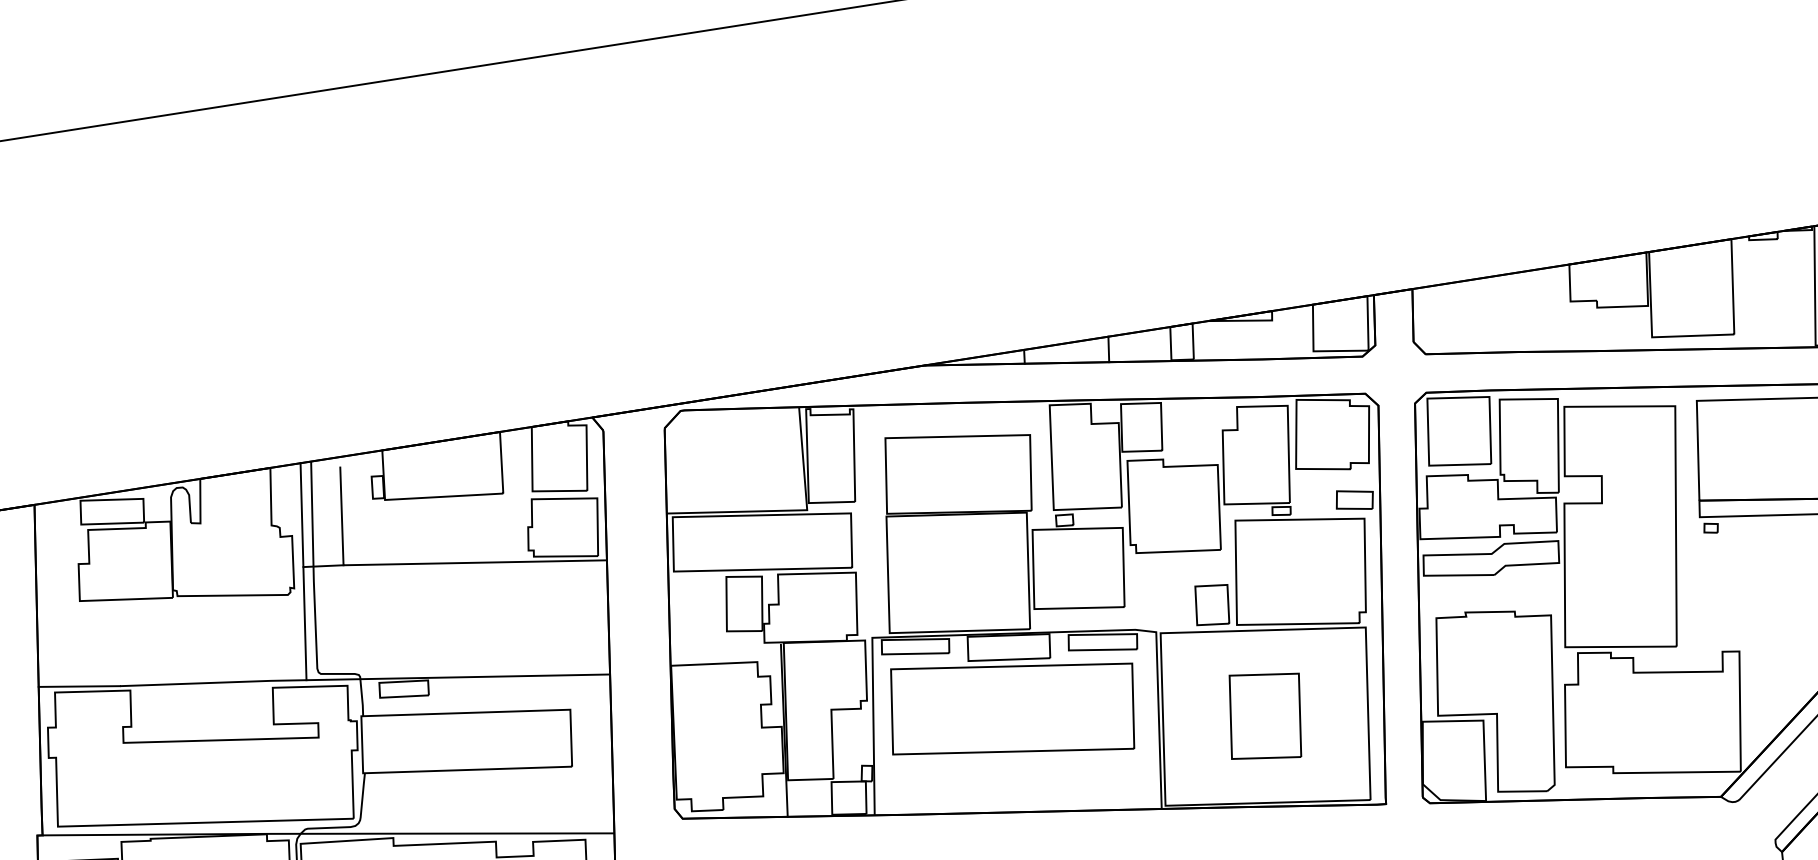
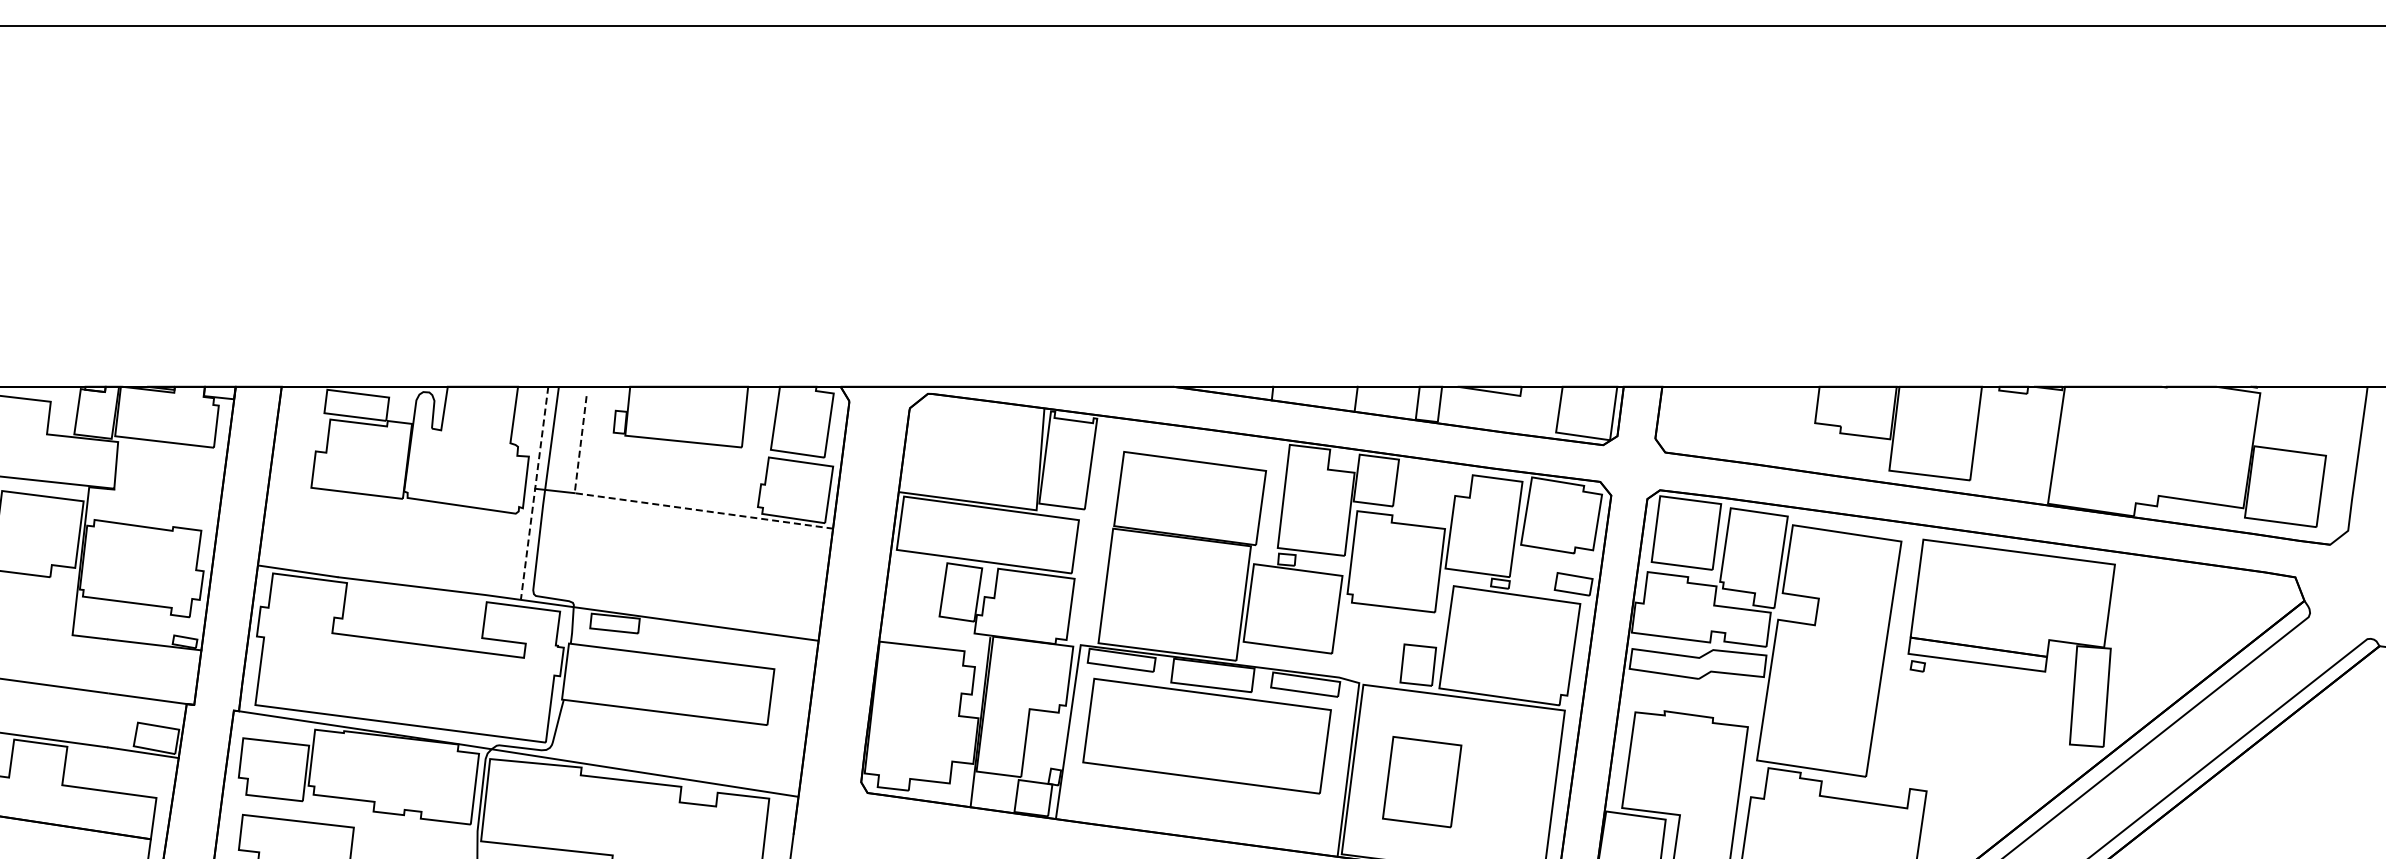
line: (424, 564) -> (654, 504), solid -> dashed
line: (303, 571) -> (534, 493), solid -> dashed
part: (1265, 716) -> (1422, 782), moved

